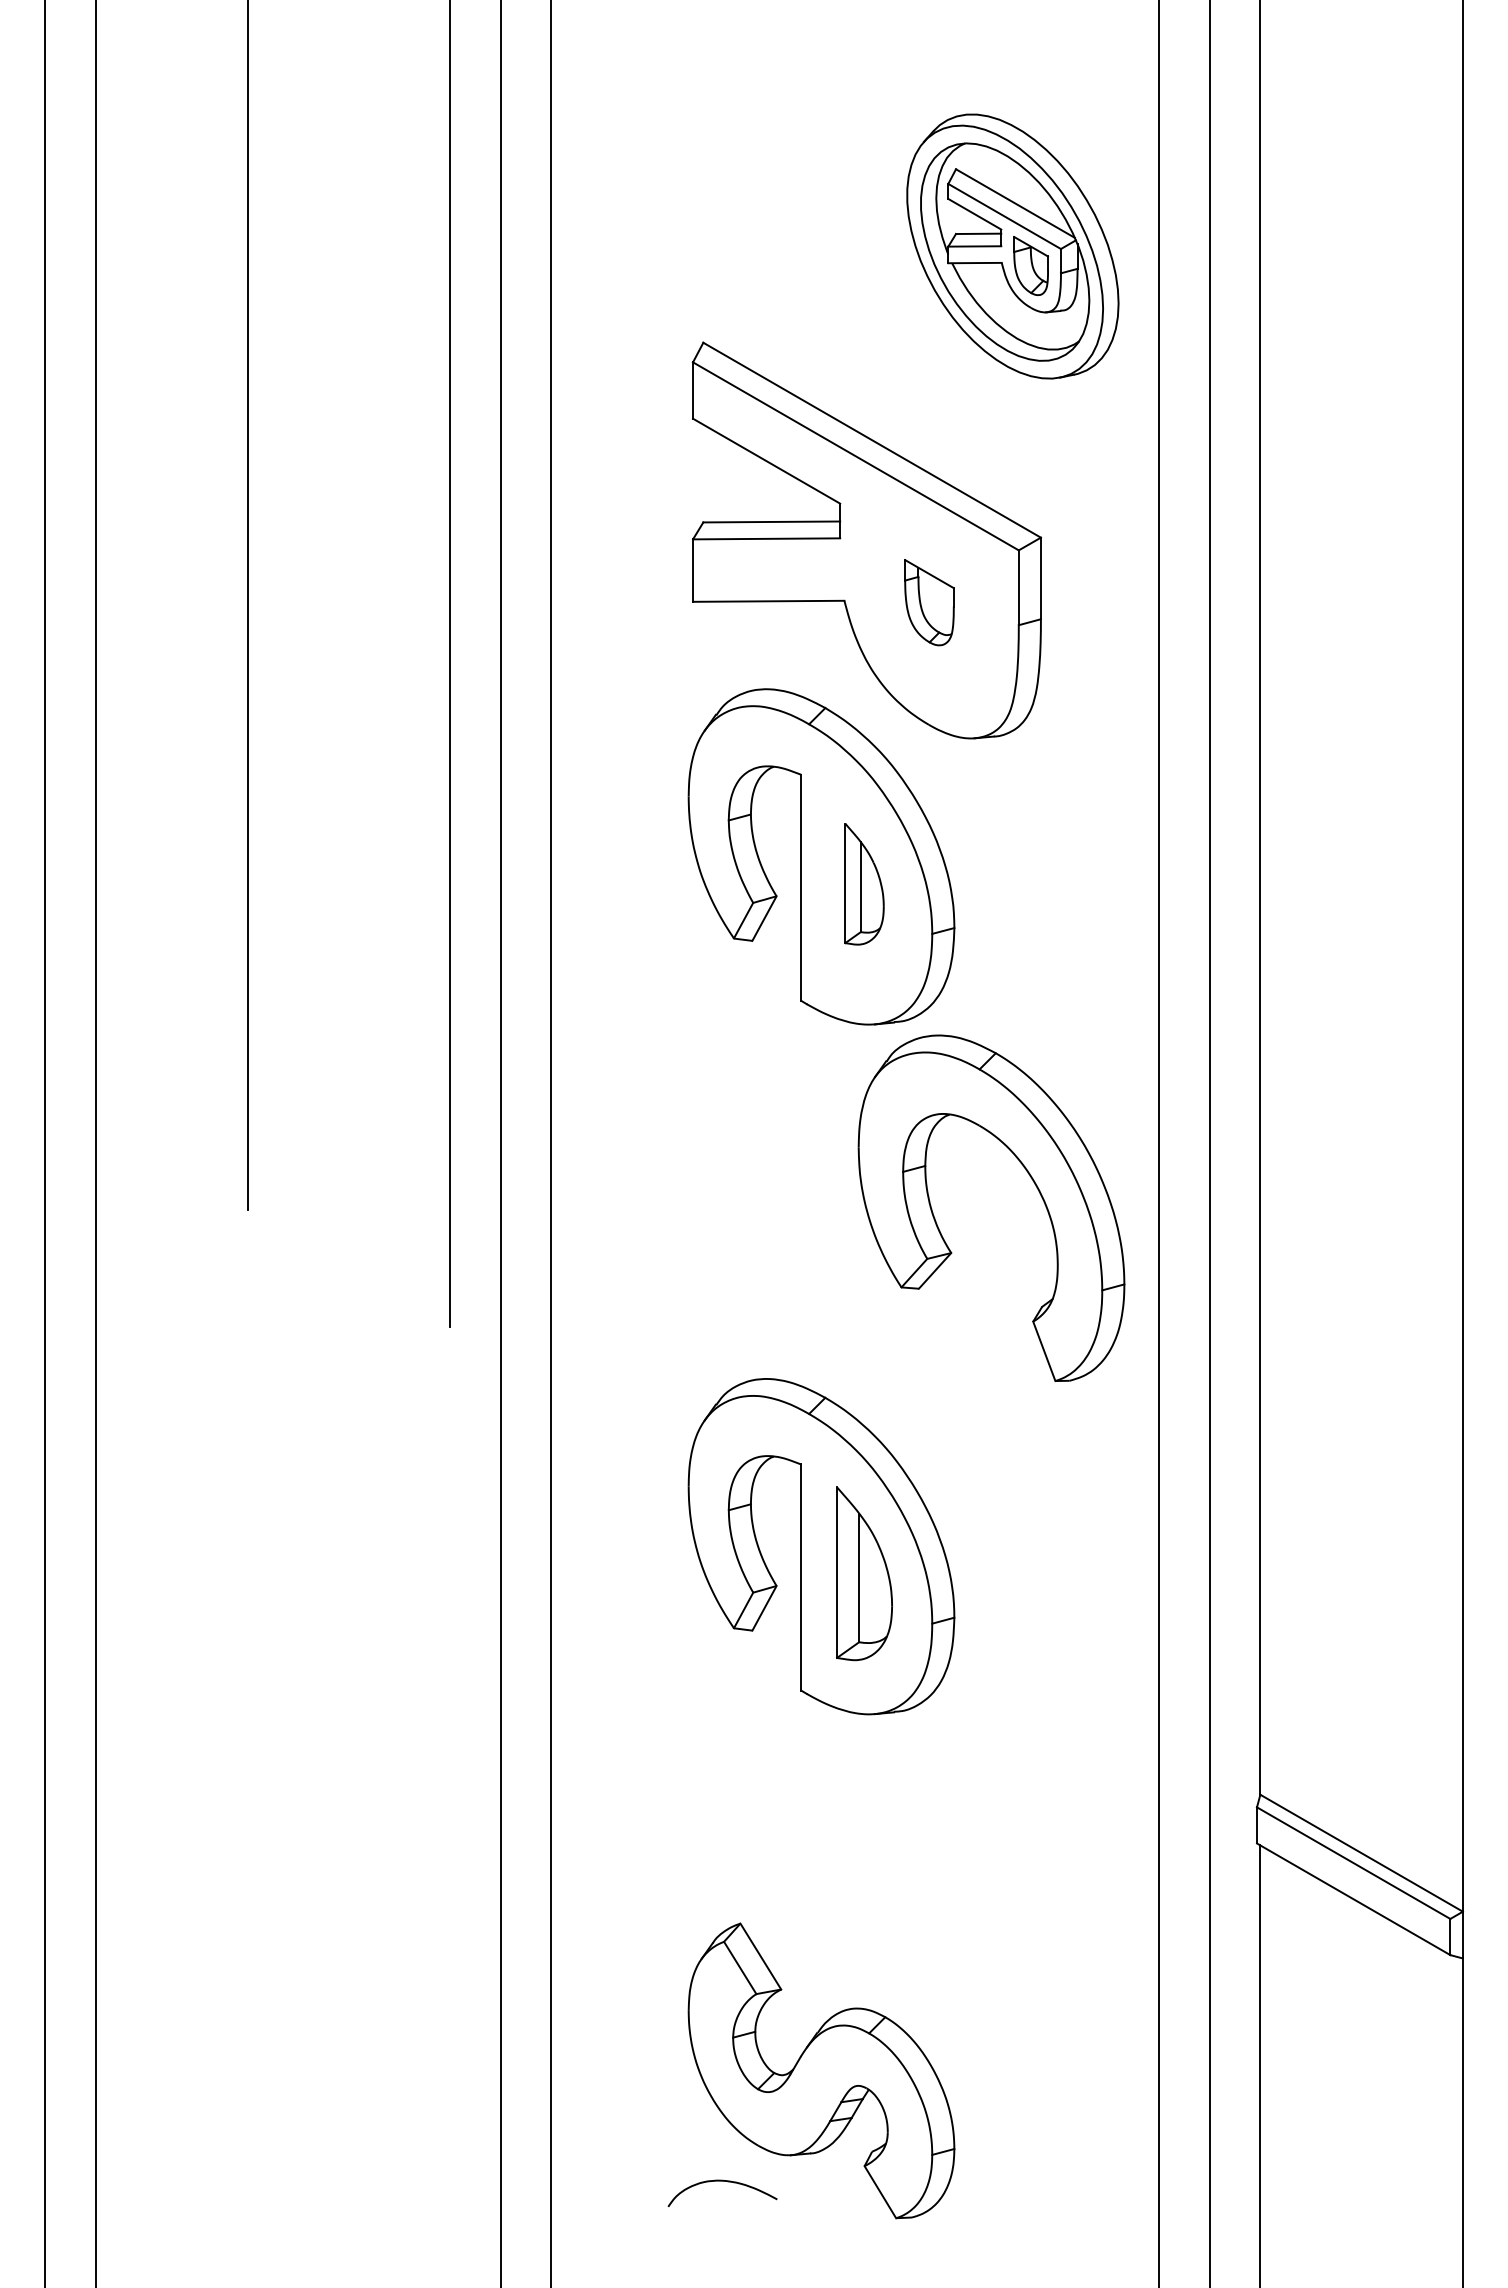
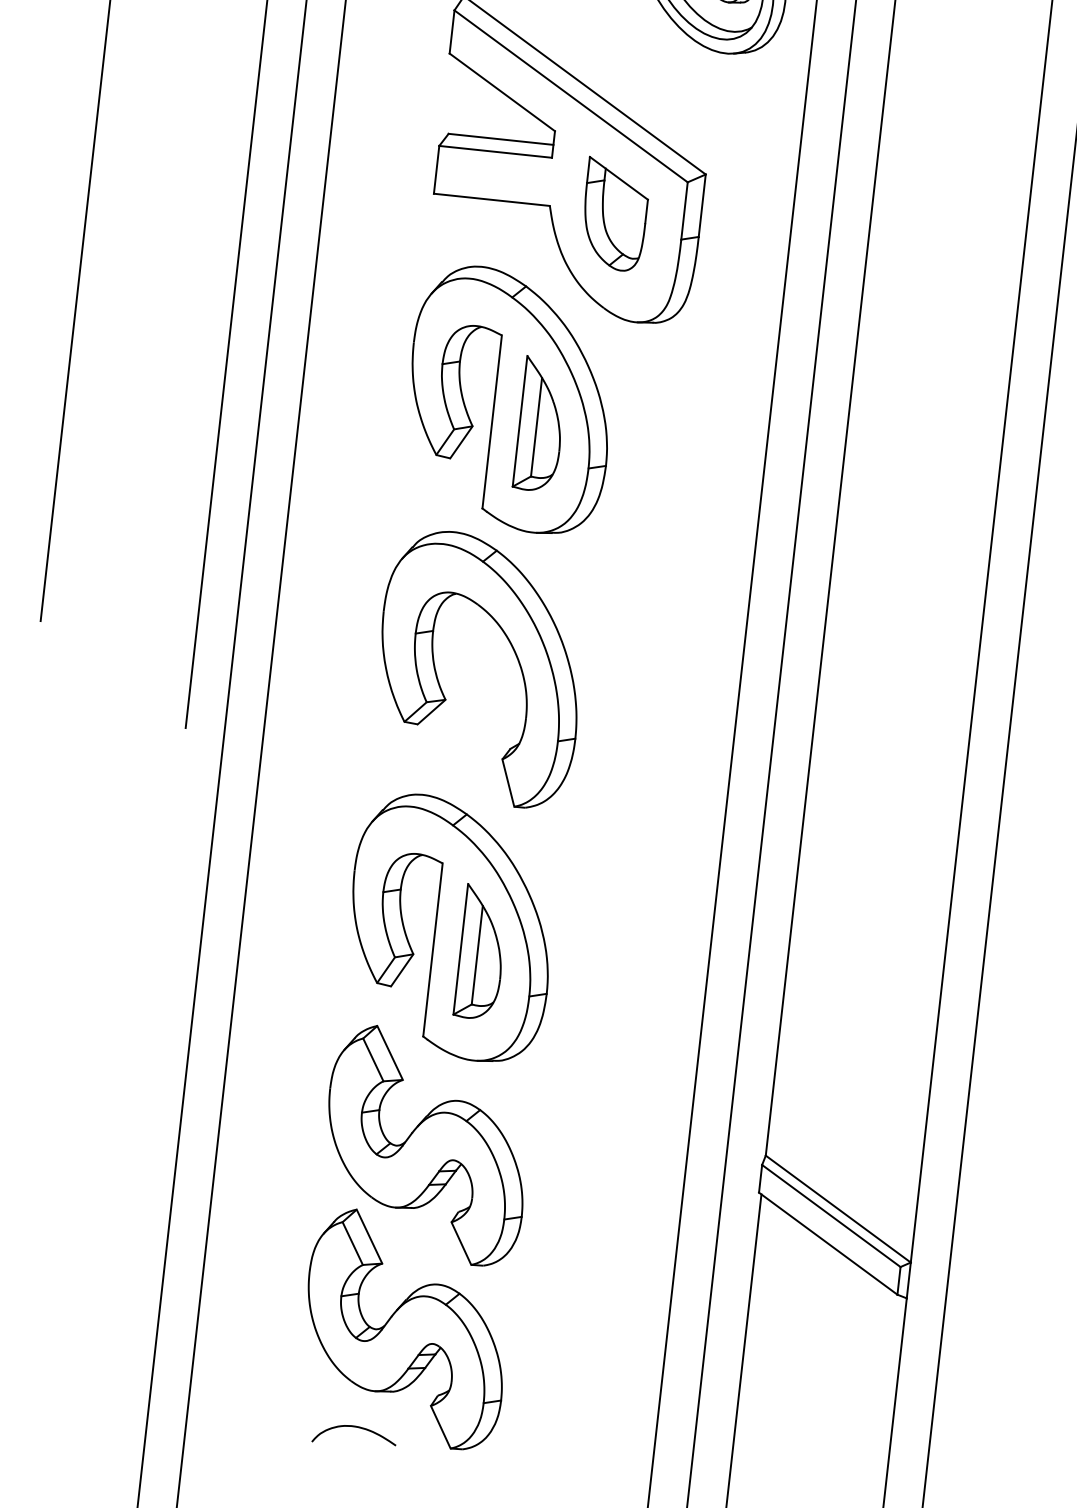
part: (929, 602) -> (614, 214), size x1.67
part: (864, 884) -> (540, 424), size x1.43
part: (1035, 1186) -> (515, 656), moved
part: (821, 1830) -> (426, 1145), added
curve: (722, 2181) -> (355, 1427), moved

